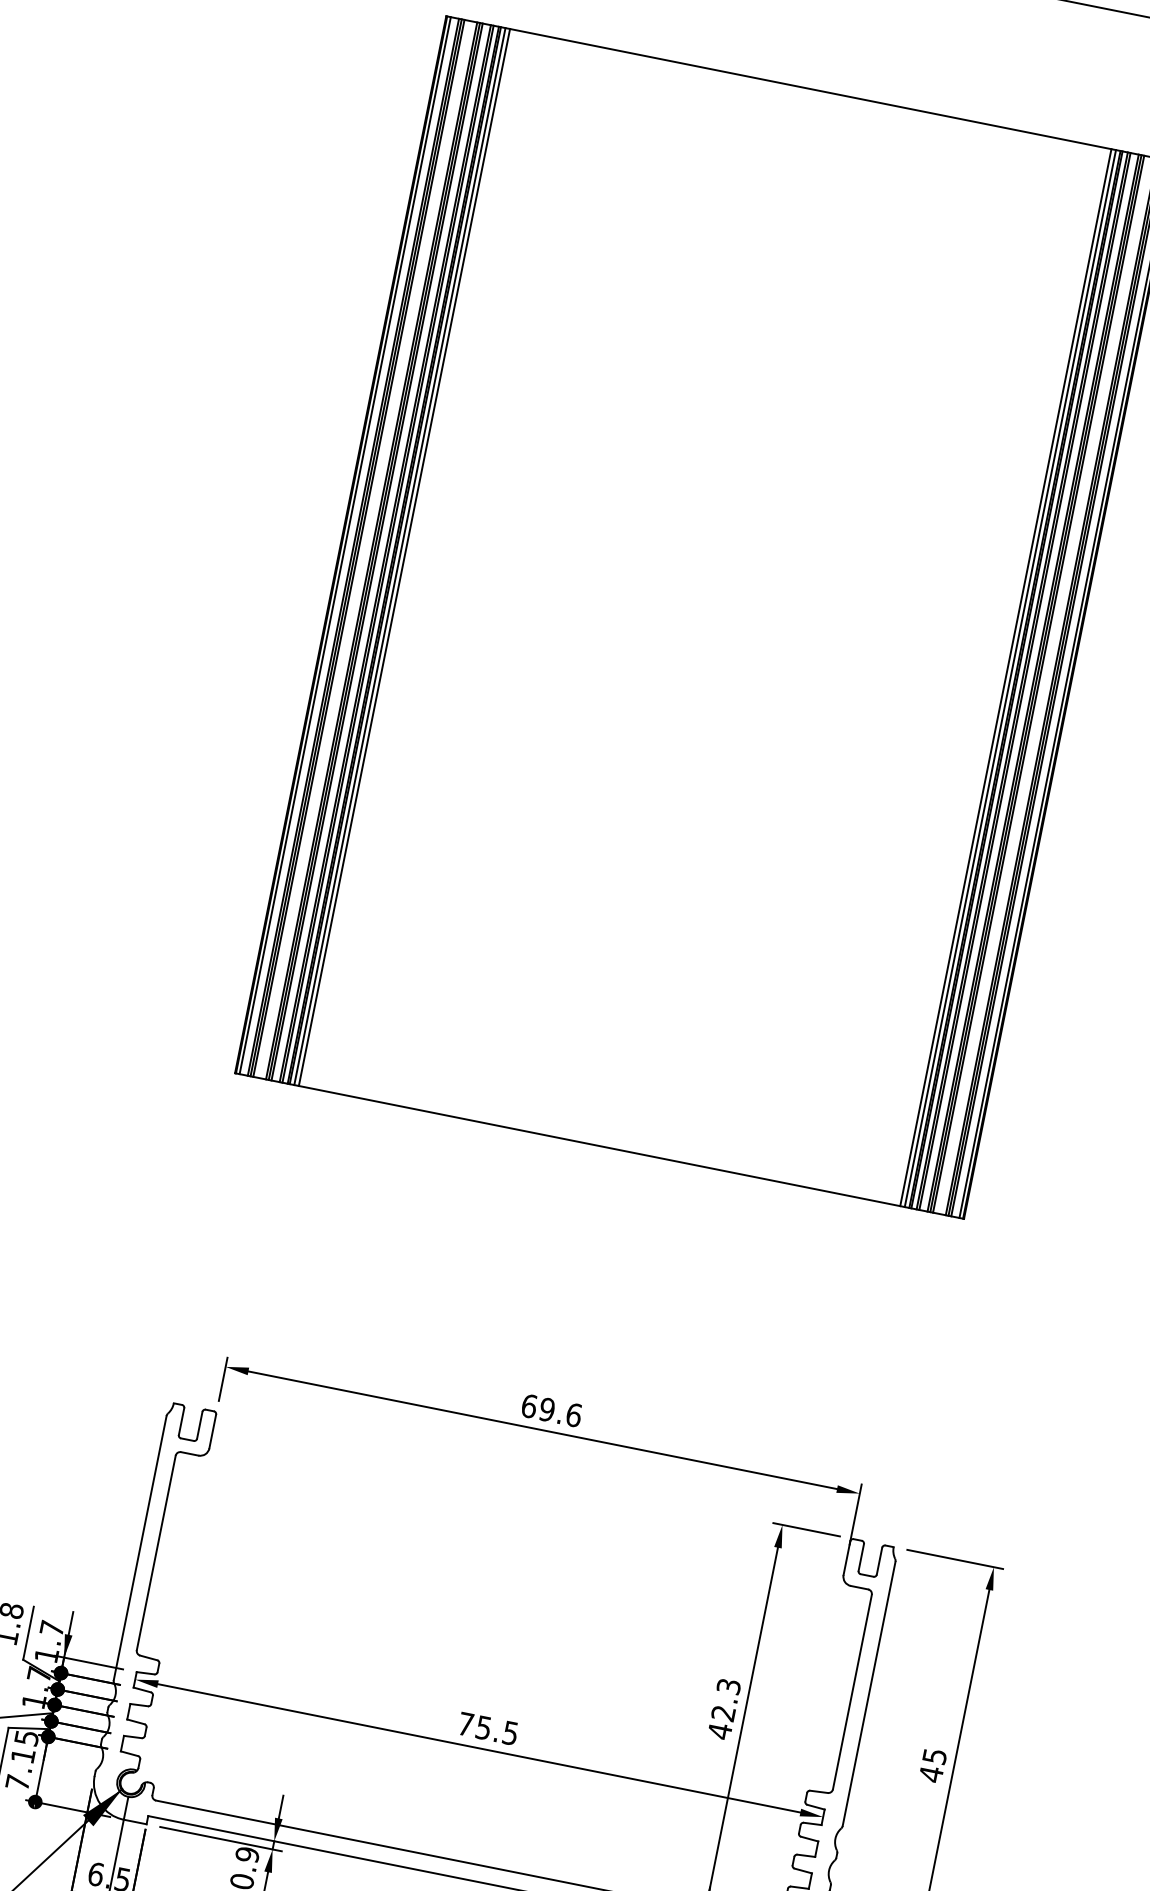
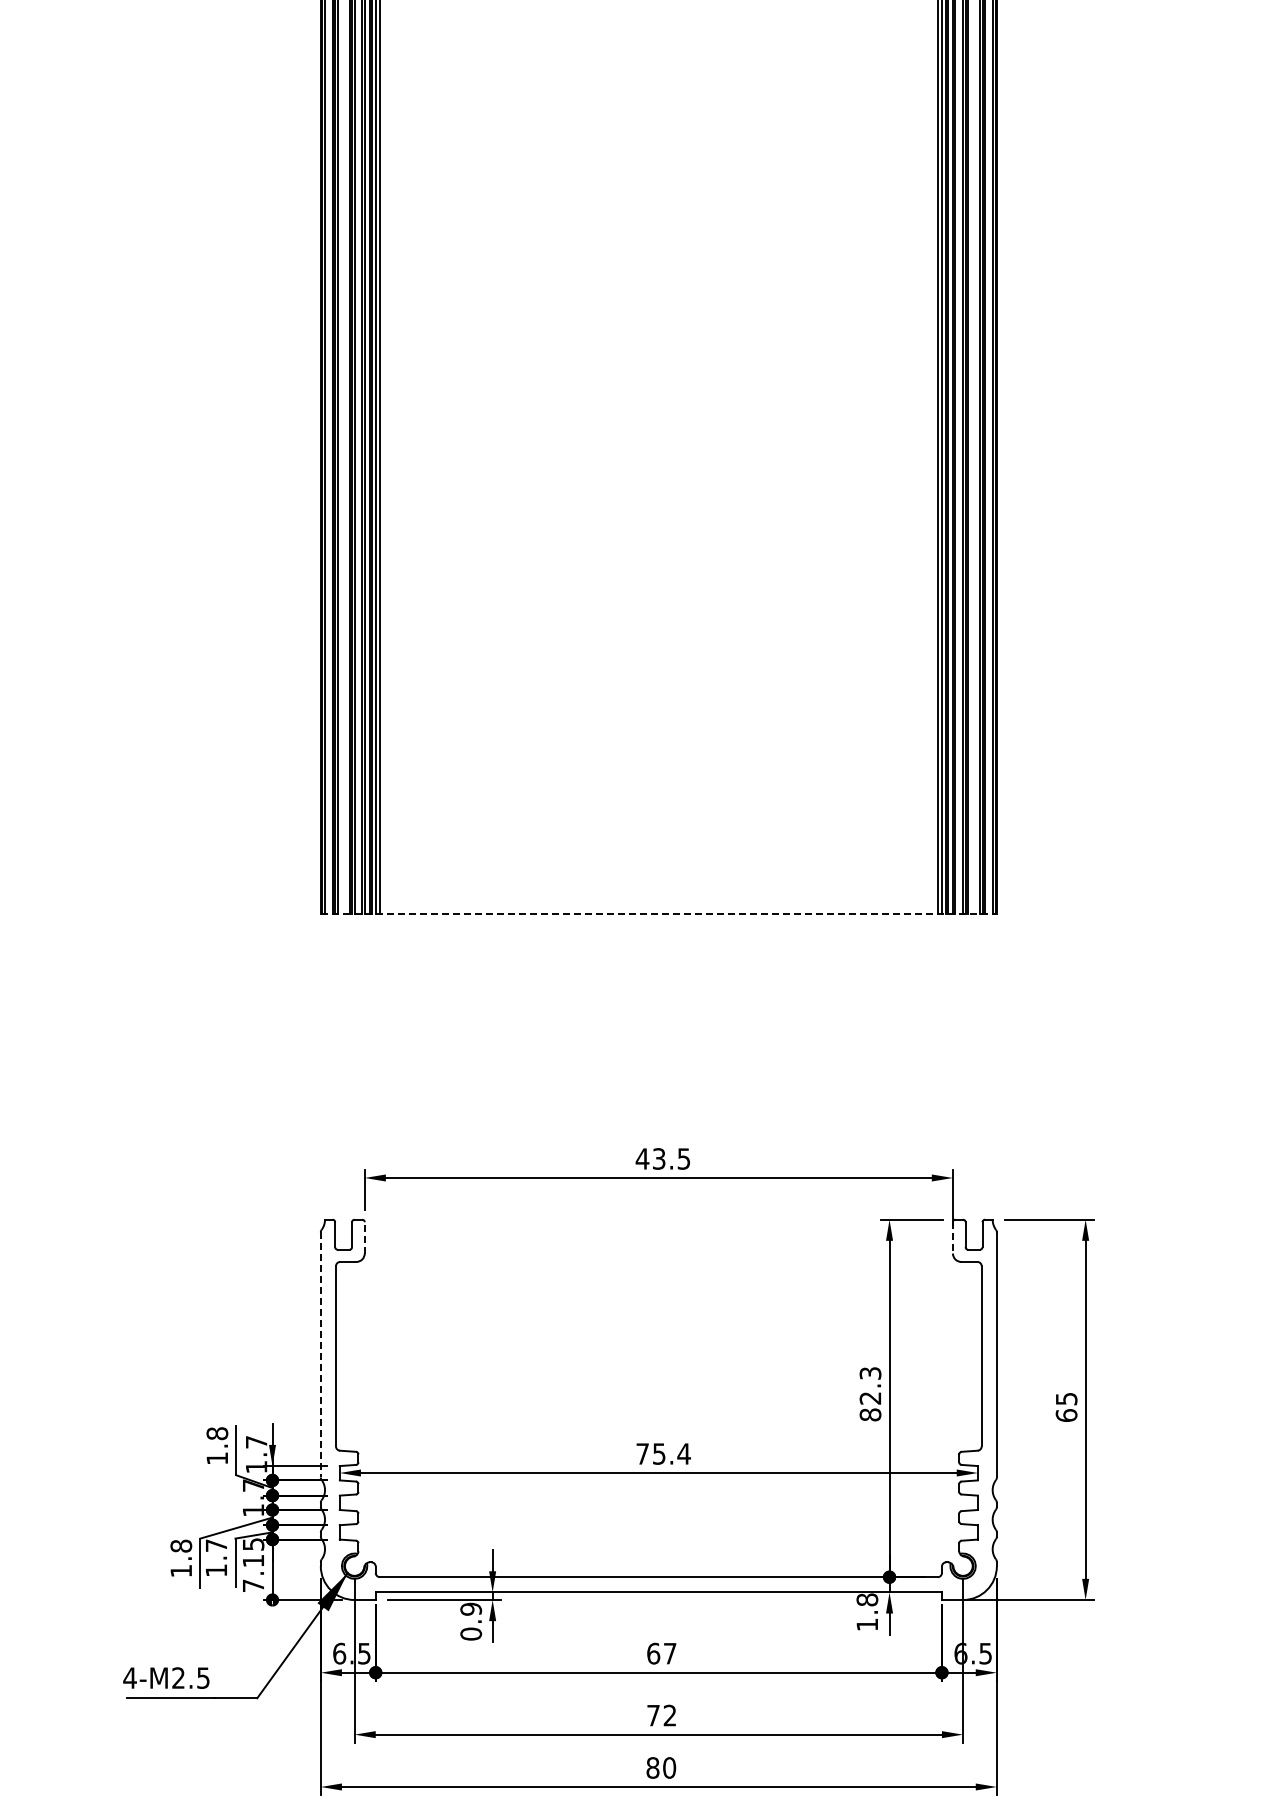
line: (600, 1146) -> (659, 914), solid -> dashed
text: (550, 1410) -> (662, 1158), 69.6 -> 43.5
line: (212, 1430) -> (364, 1237), solid -> dashed
line: (139, 1547) -> (320, 1354), solid -> dashed
line: (846, 1557) -> (952, 1237), solid -> dashed
text: (720, 1730) -> (870, 1414), 42.3 -> 82.3
text: (509, 1732) -> (683, 1453), 75.5 -> 75.4
text: (931, 1774) -> (1066, 1415), 45 -> 65

